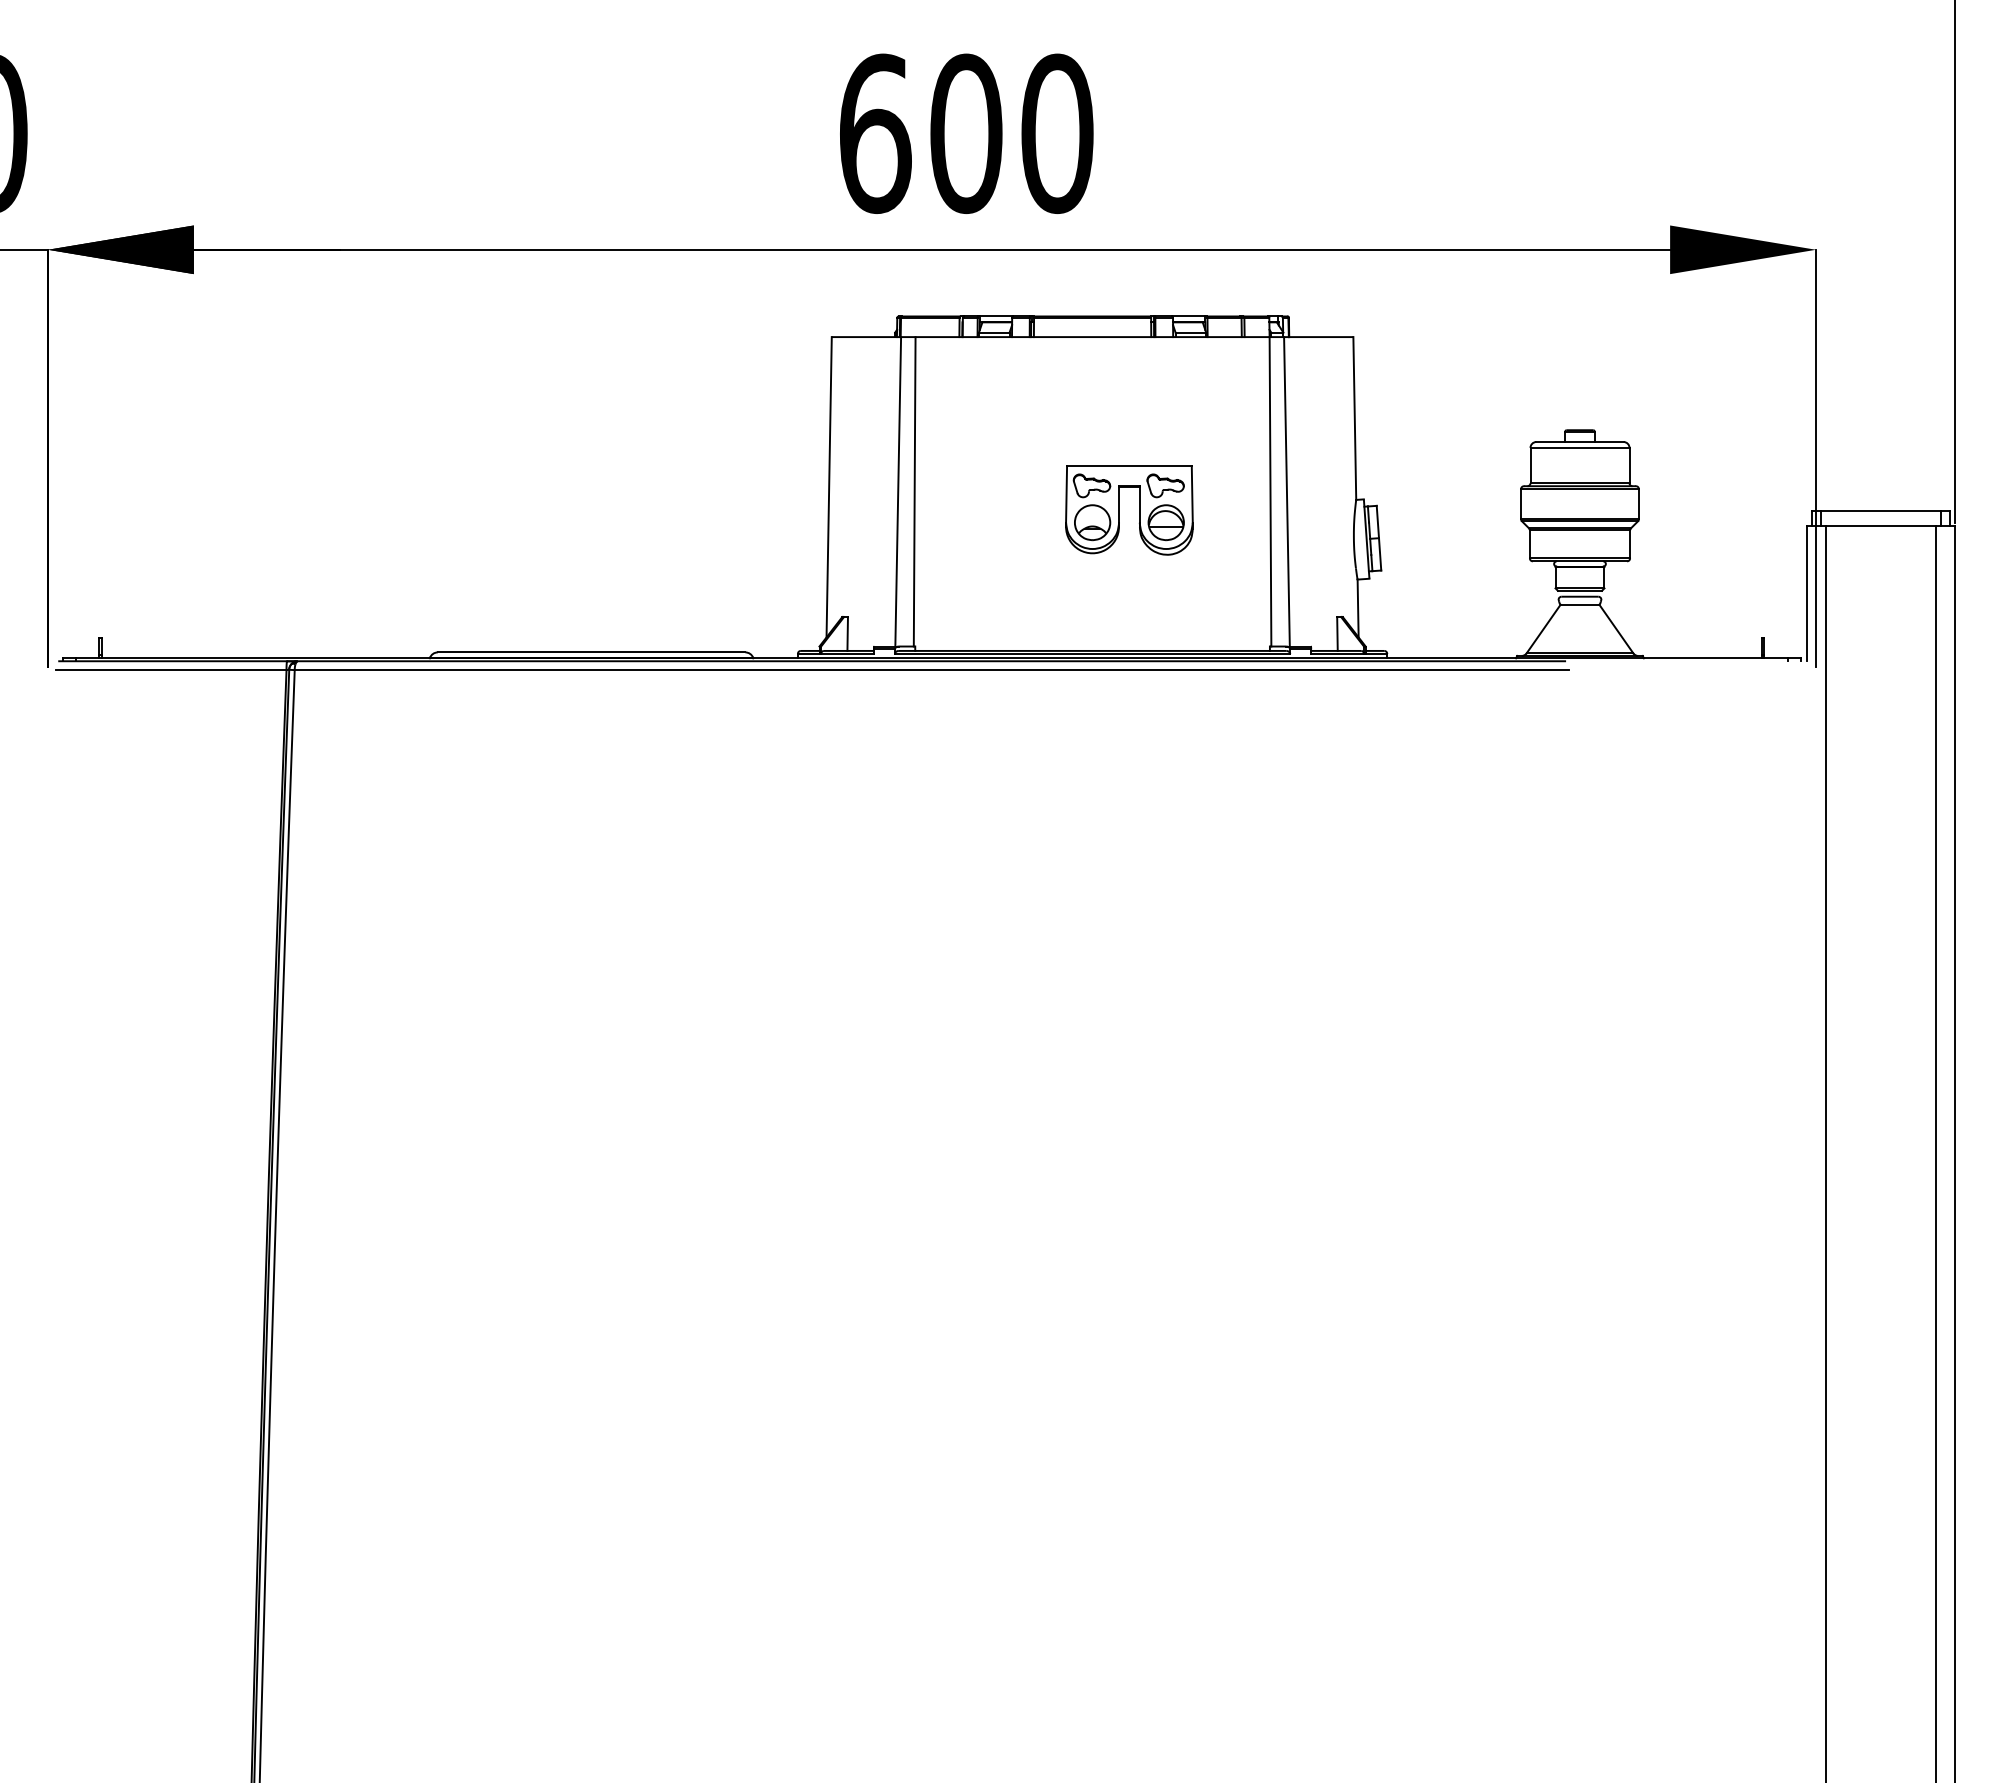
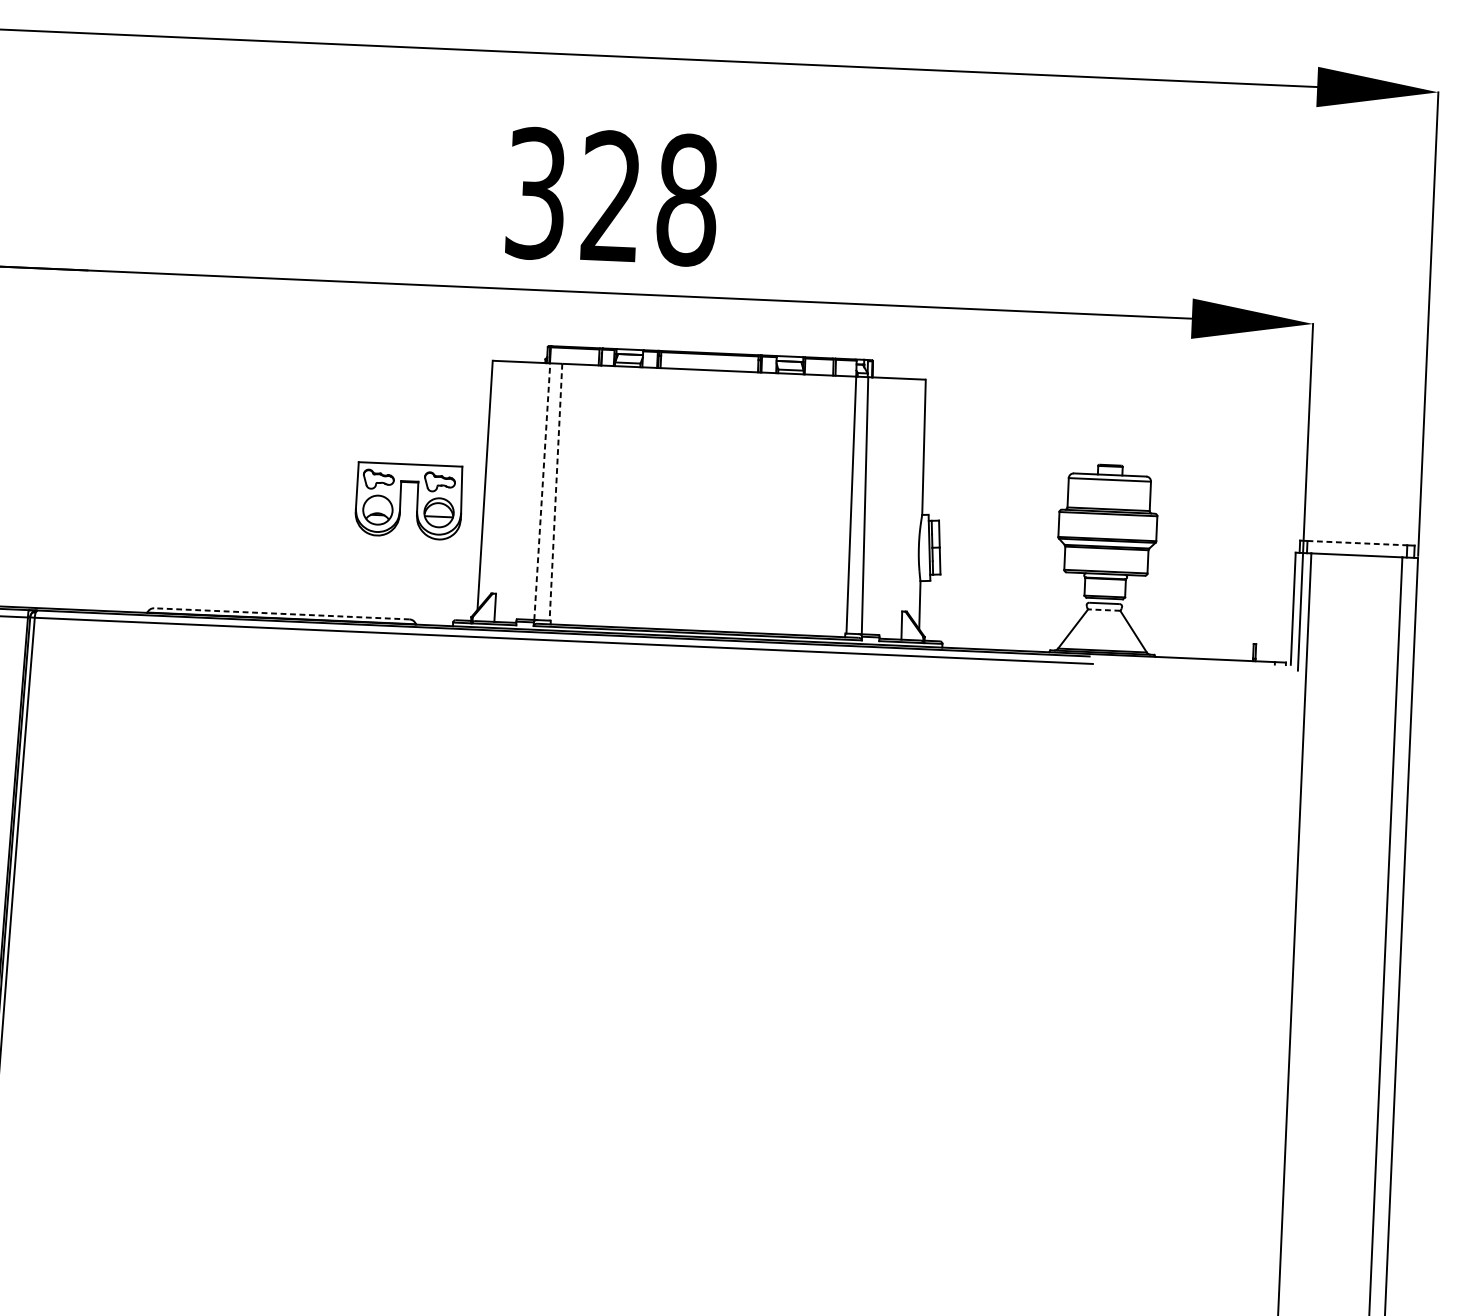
text: (966, 133) -> (611, 196), 600 -> 328
line: (898, 491) -> (542, 491), solid -> dashed
line: (914, 491) -> (555, 491), solid -> dashed
part: (1119, 510) -> (400, 501), moved
line: (1881, 510) -> (1357, 542), solid -> dashed
line: (1579, 604) -> (1103, 609), solid -> dashed
line: (591, 652) -> (281, 613), solid -> dashed

